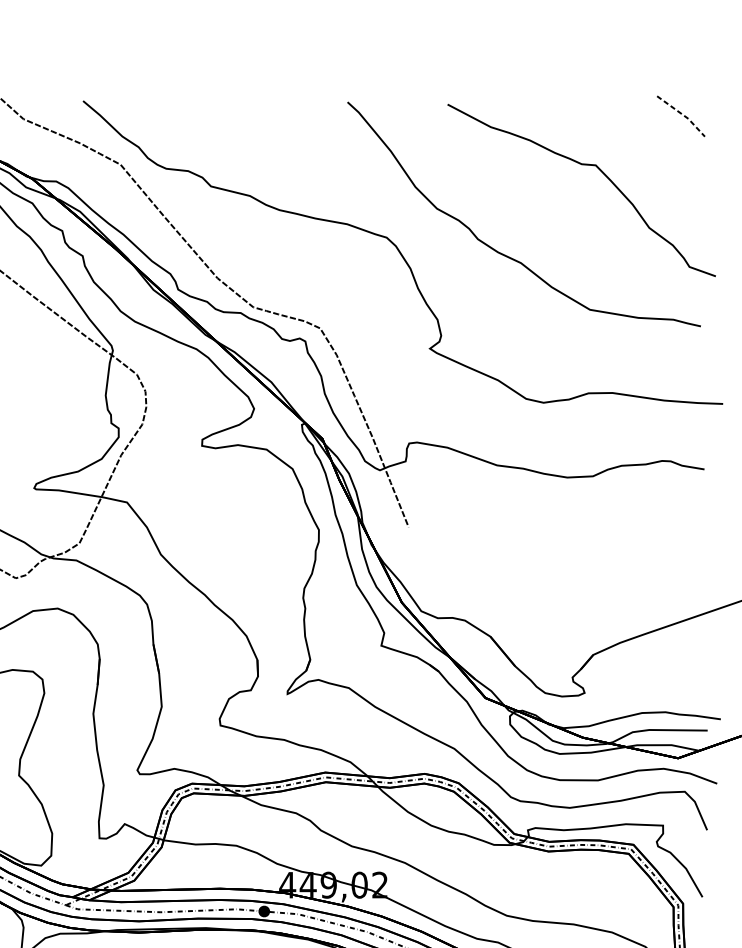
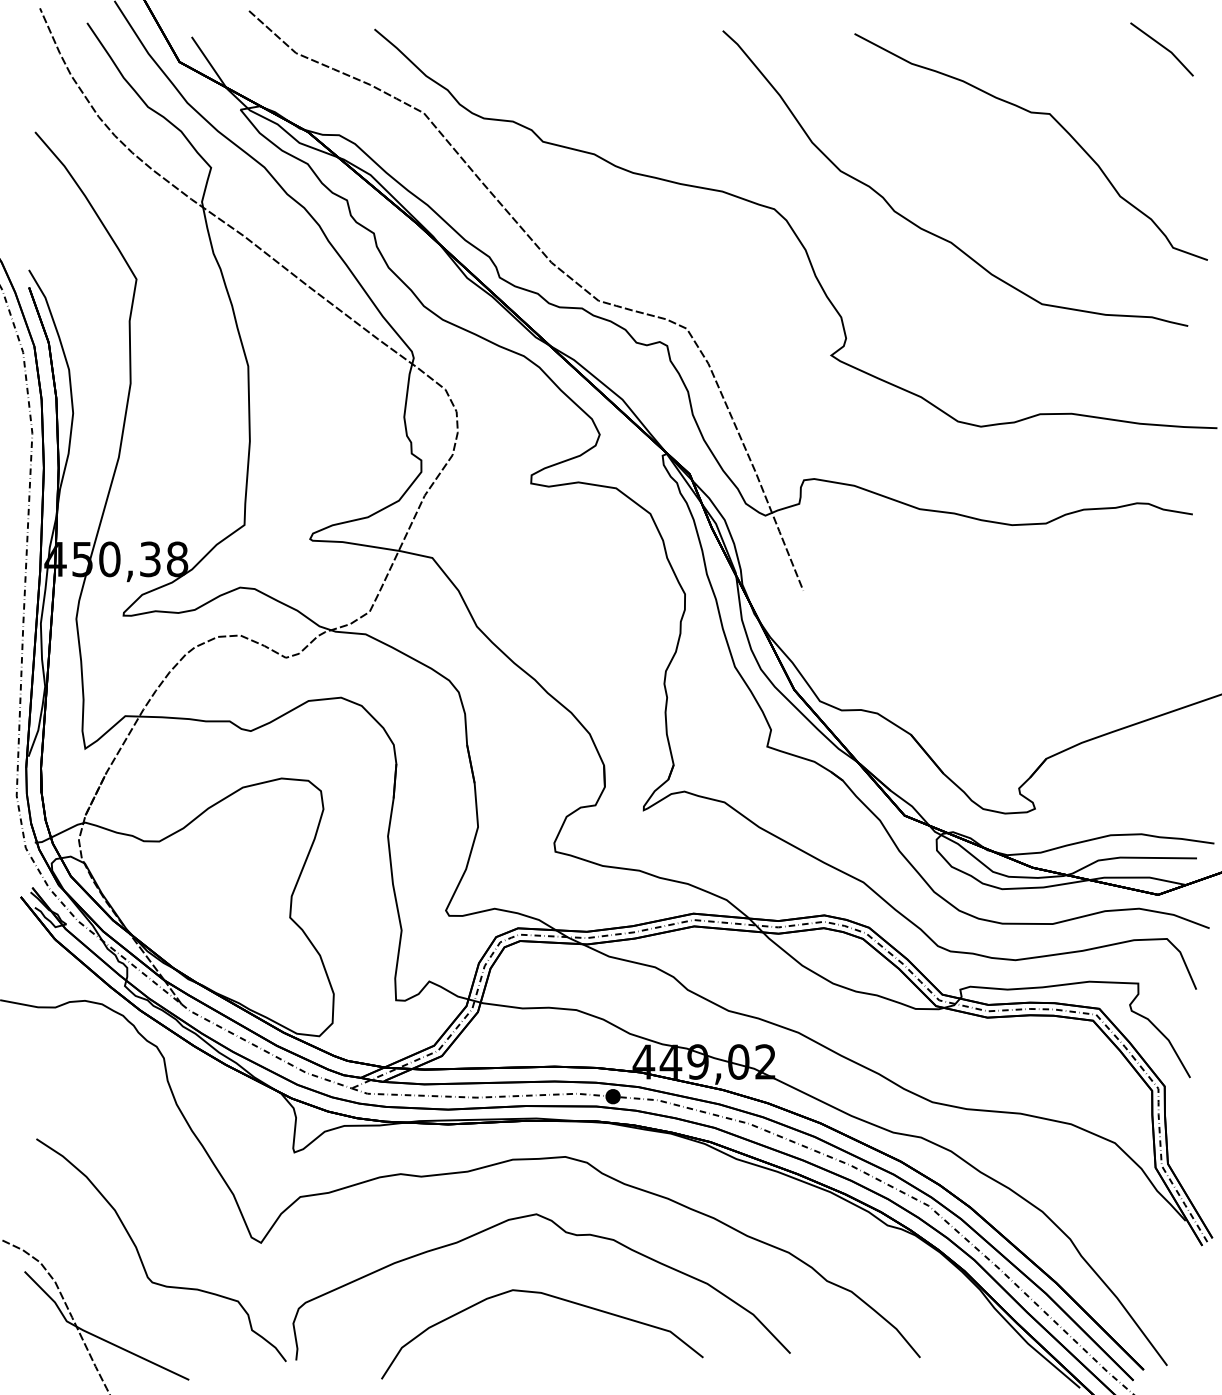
line: (683, 114) -> (1165, 47), dashed -> solid

